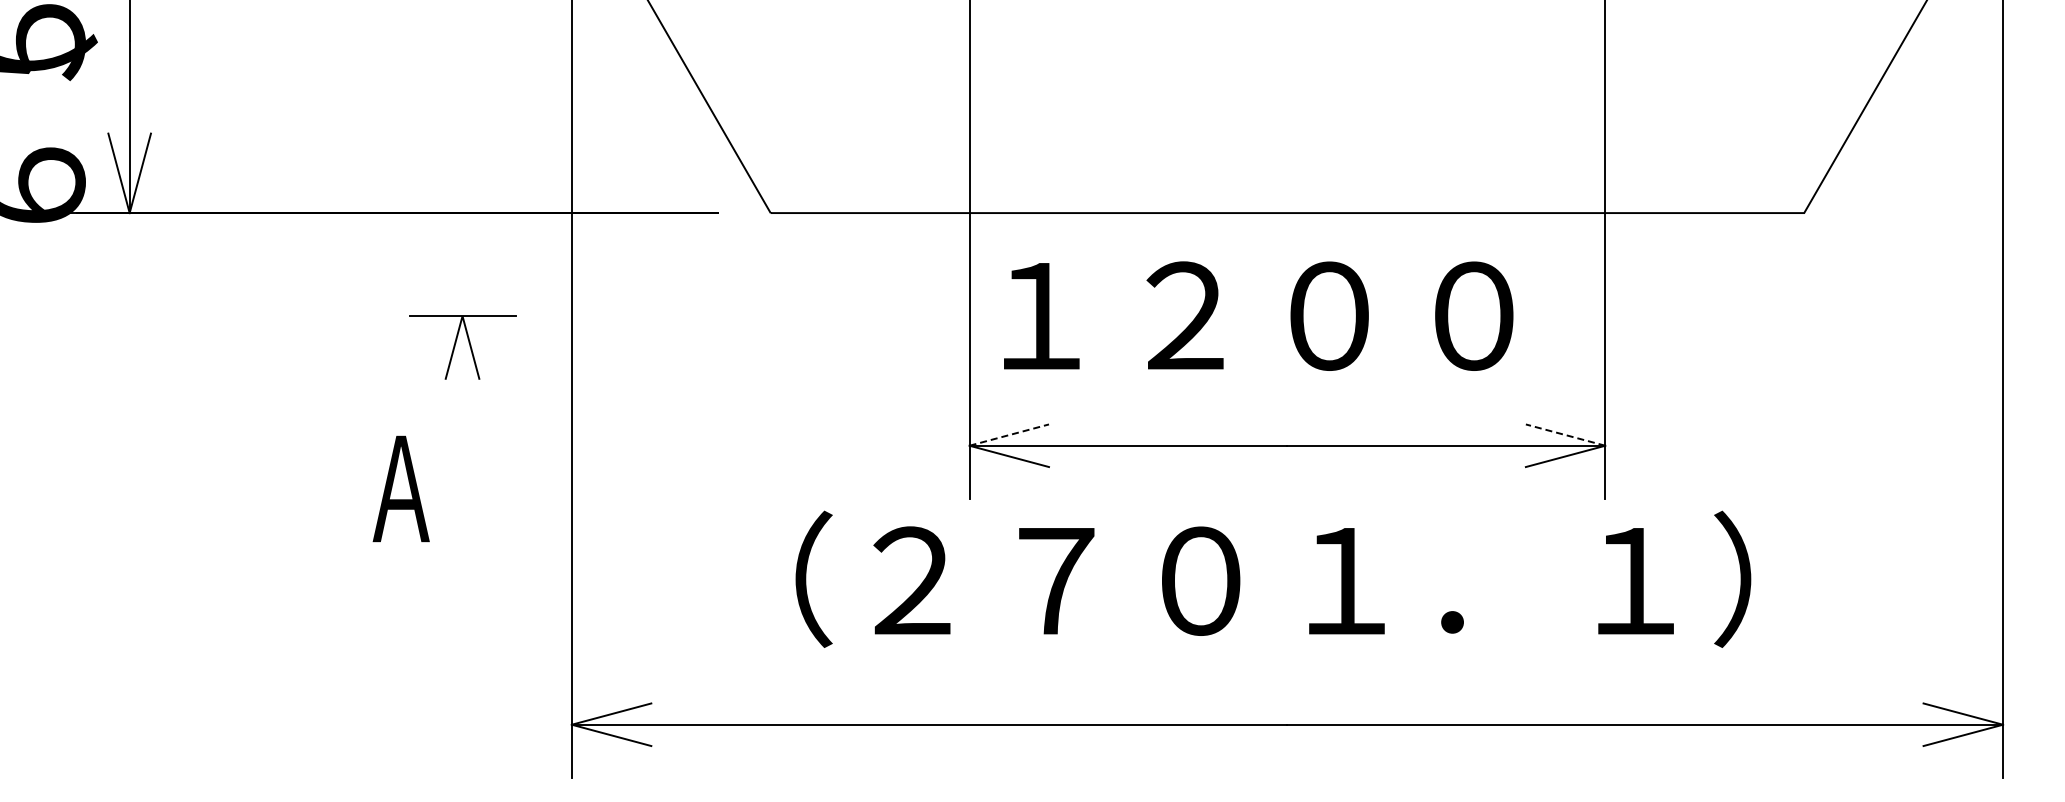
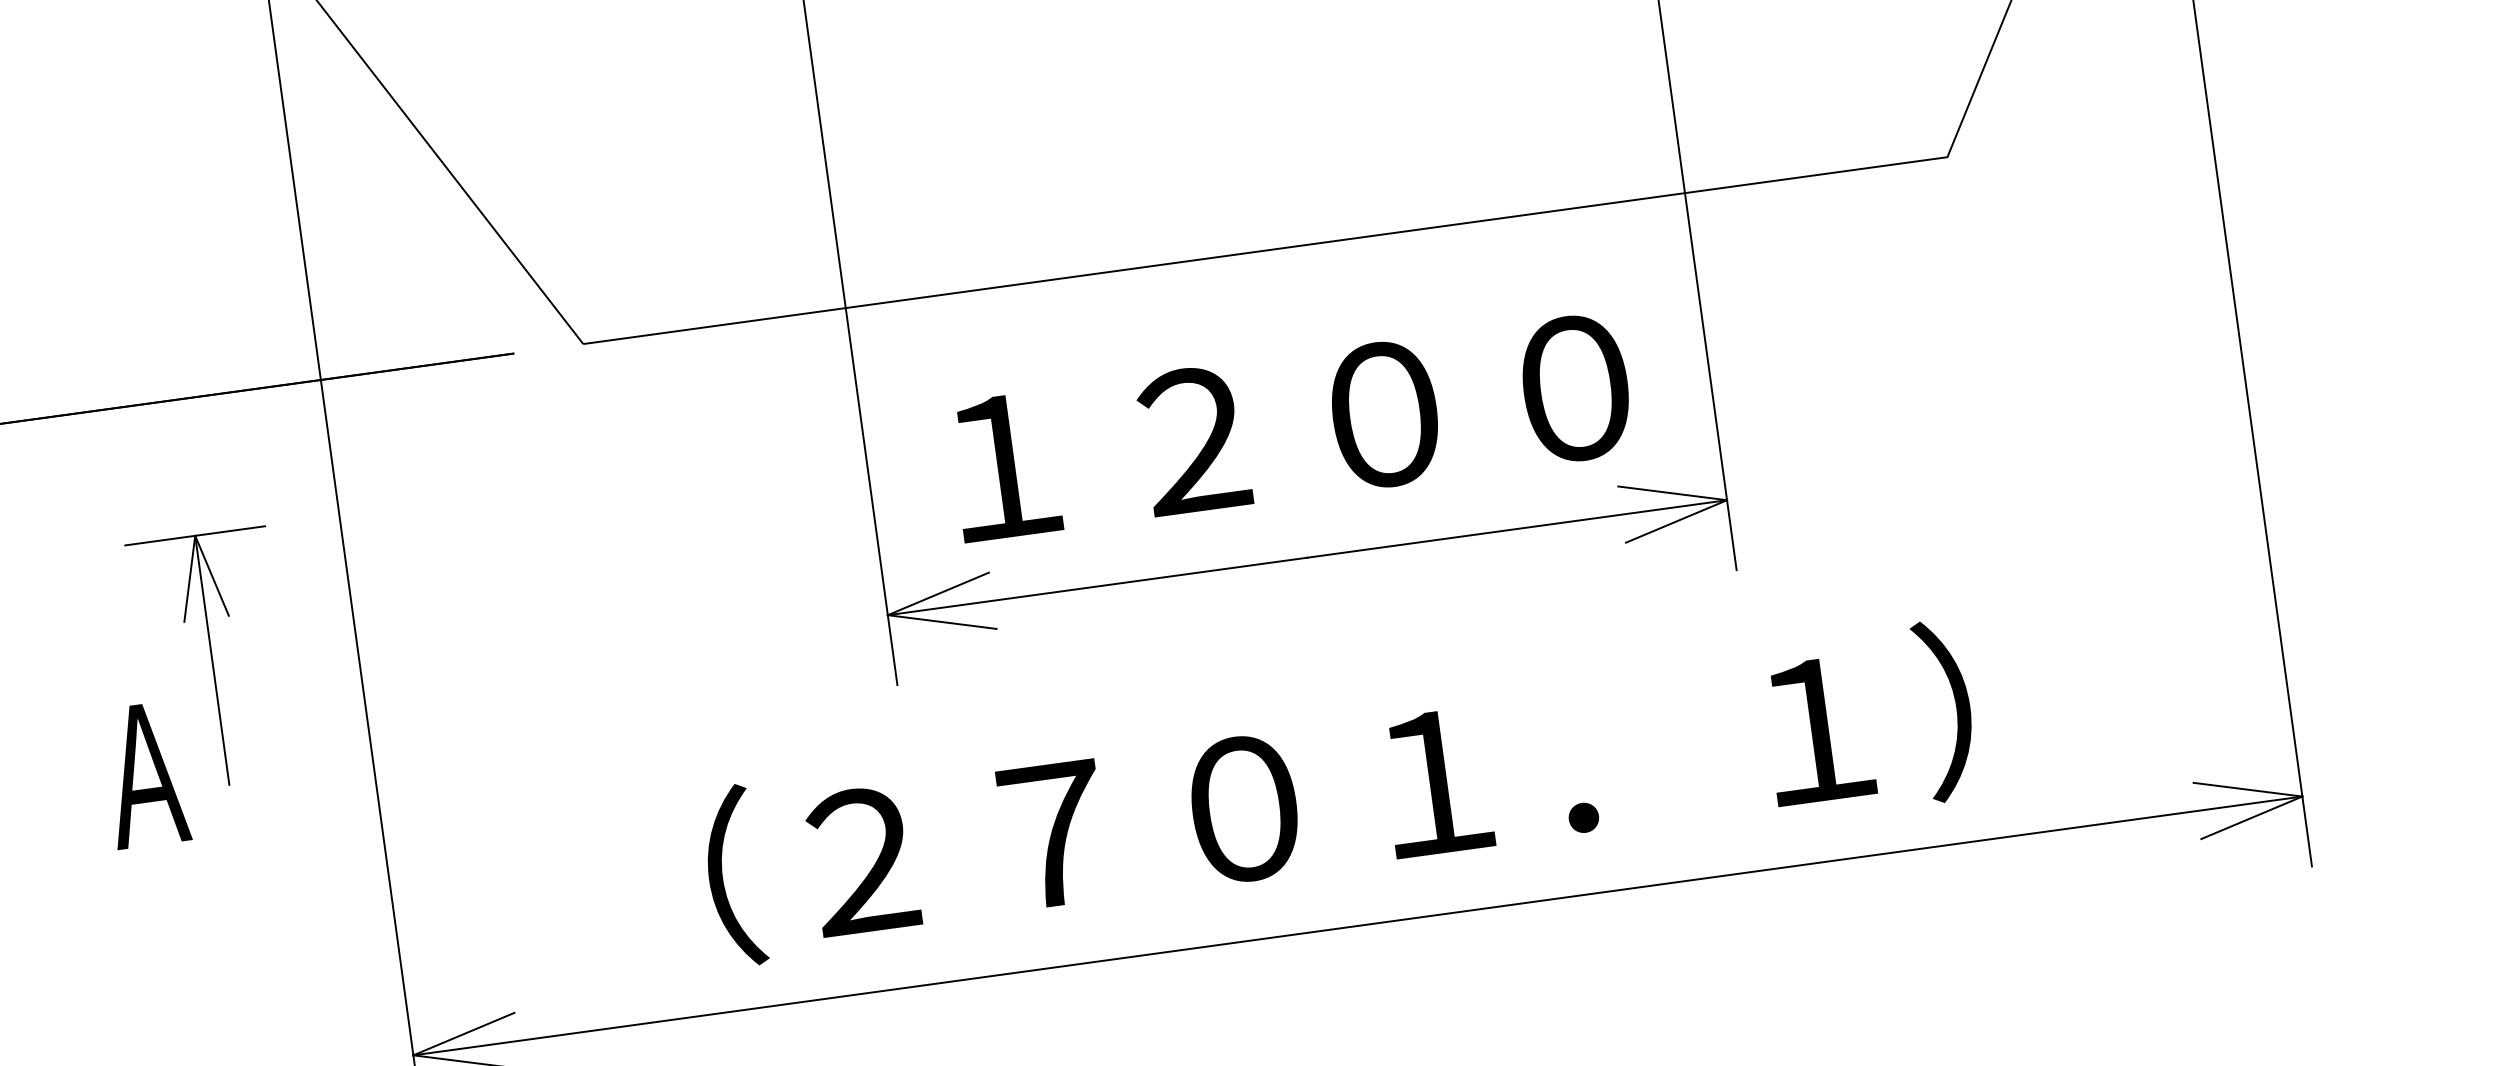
text: (1258, 315) -> (1290, 426), moved
line: (462, 410) -> (212, 660), added
line: (1009, 434) -> (938, 593), dashed -> solid
line: (1565, 434) -> (1672, 492), dashed -> solid
text: (1273, 578) -> (1339, 792), moved

